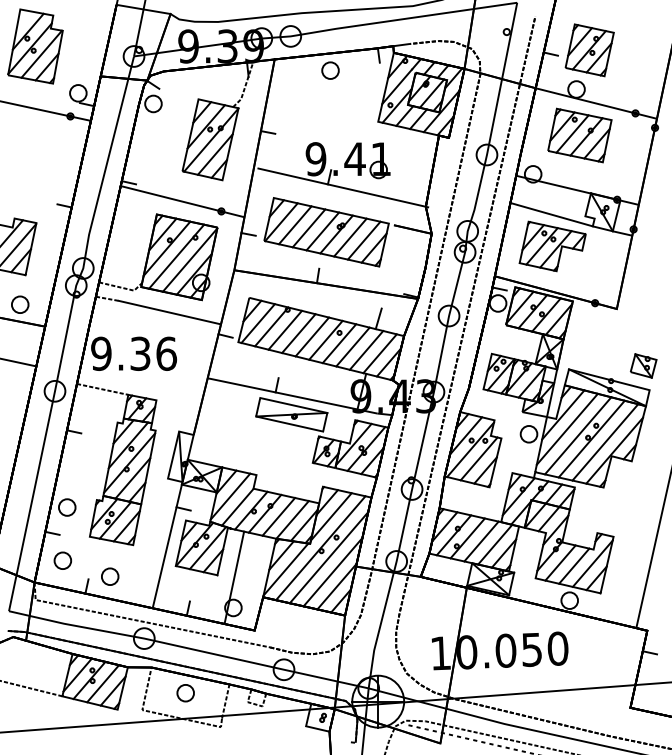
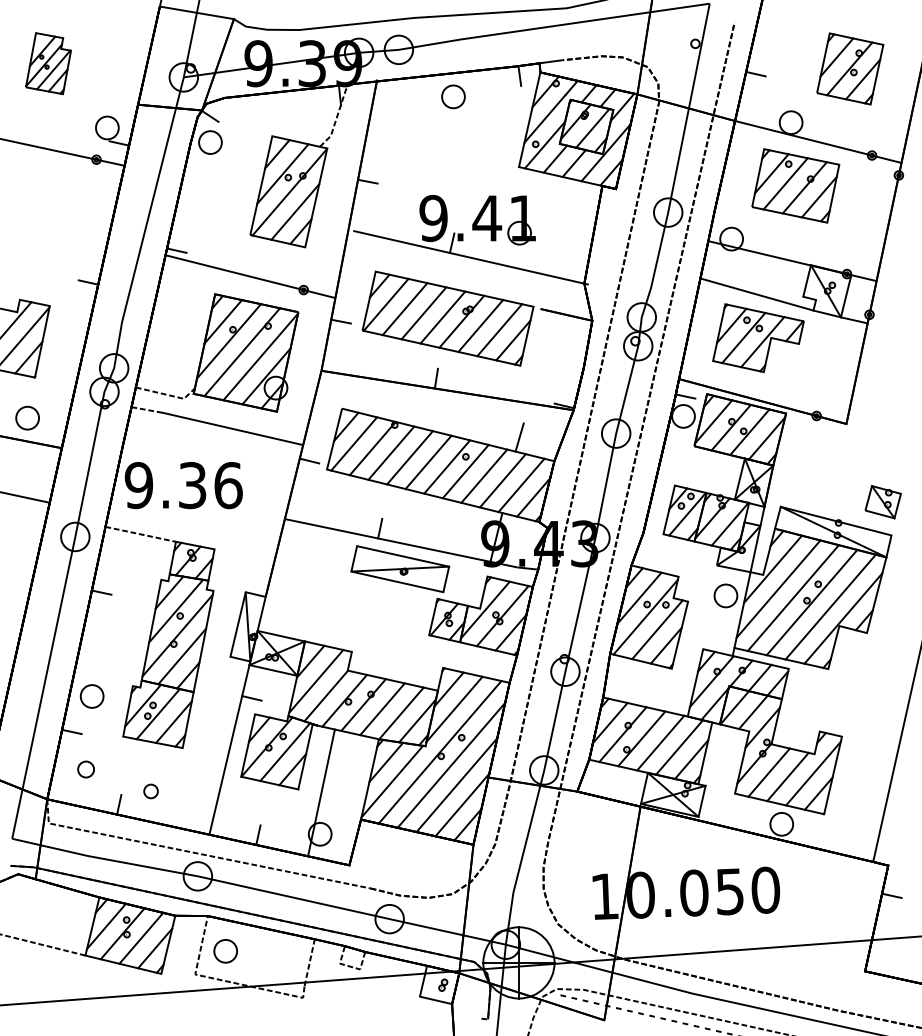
part: (35, 46) -> (48, 63), size x0.6
part: (589, 49) -> (850, 68), moved
part: (62, 560) -> (85, 769), size x0.7
part: (109, 576) -> (150, 791), size x0.6
part: (185, 693) -> (225, 951), moved

